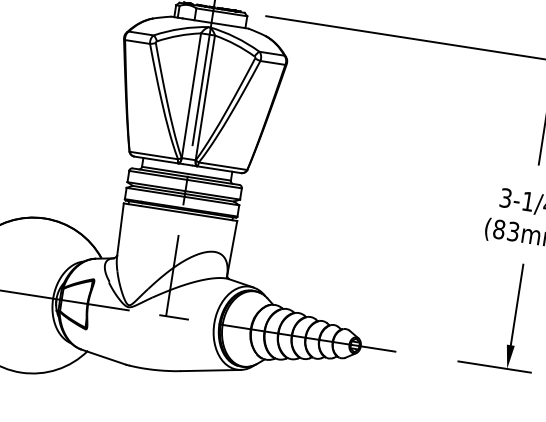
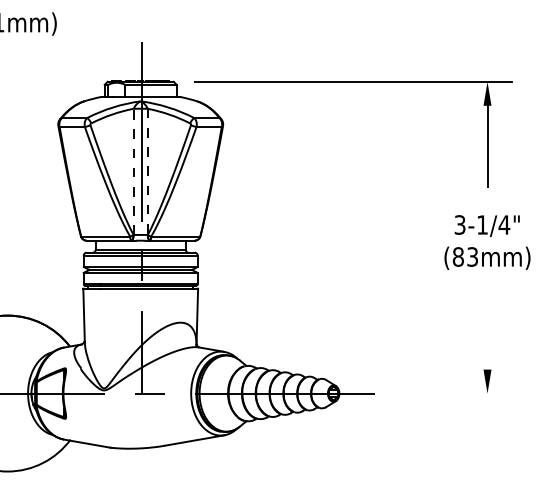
line: (191, 95) -> (133, 171), solid -> dashed
line: (204, 98) -> (147, 172), solid -> dashed
line: (517, 304) -> (487, 328), removed
line: (494, 366) -> (474, 393), removed

